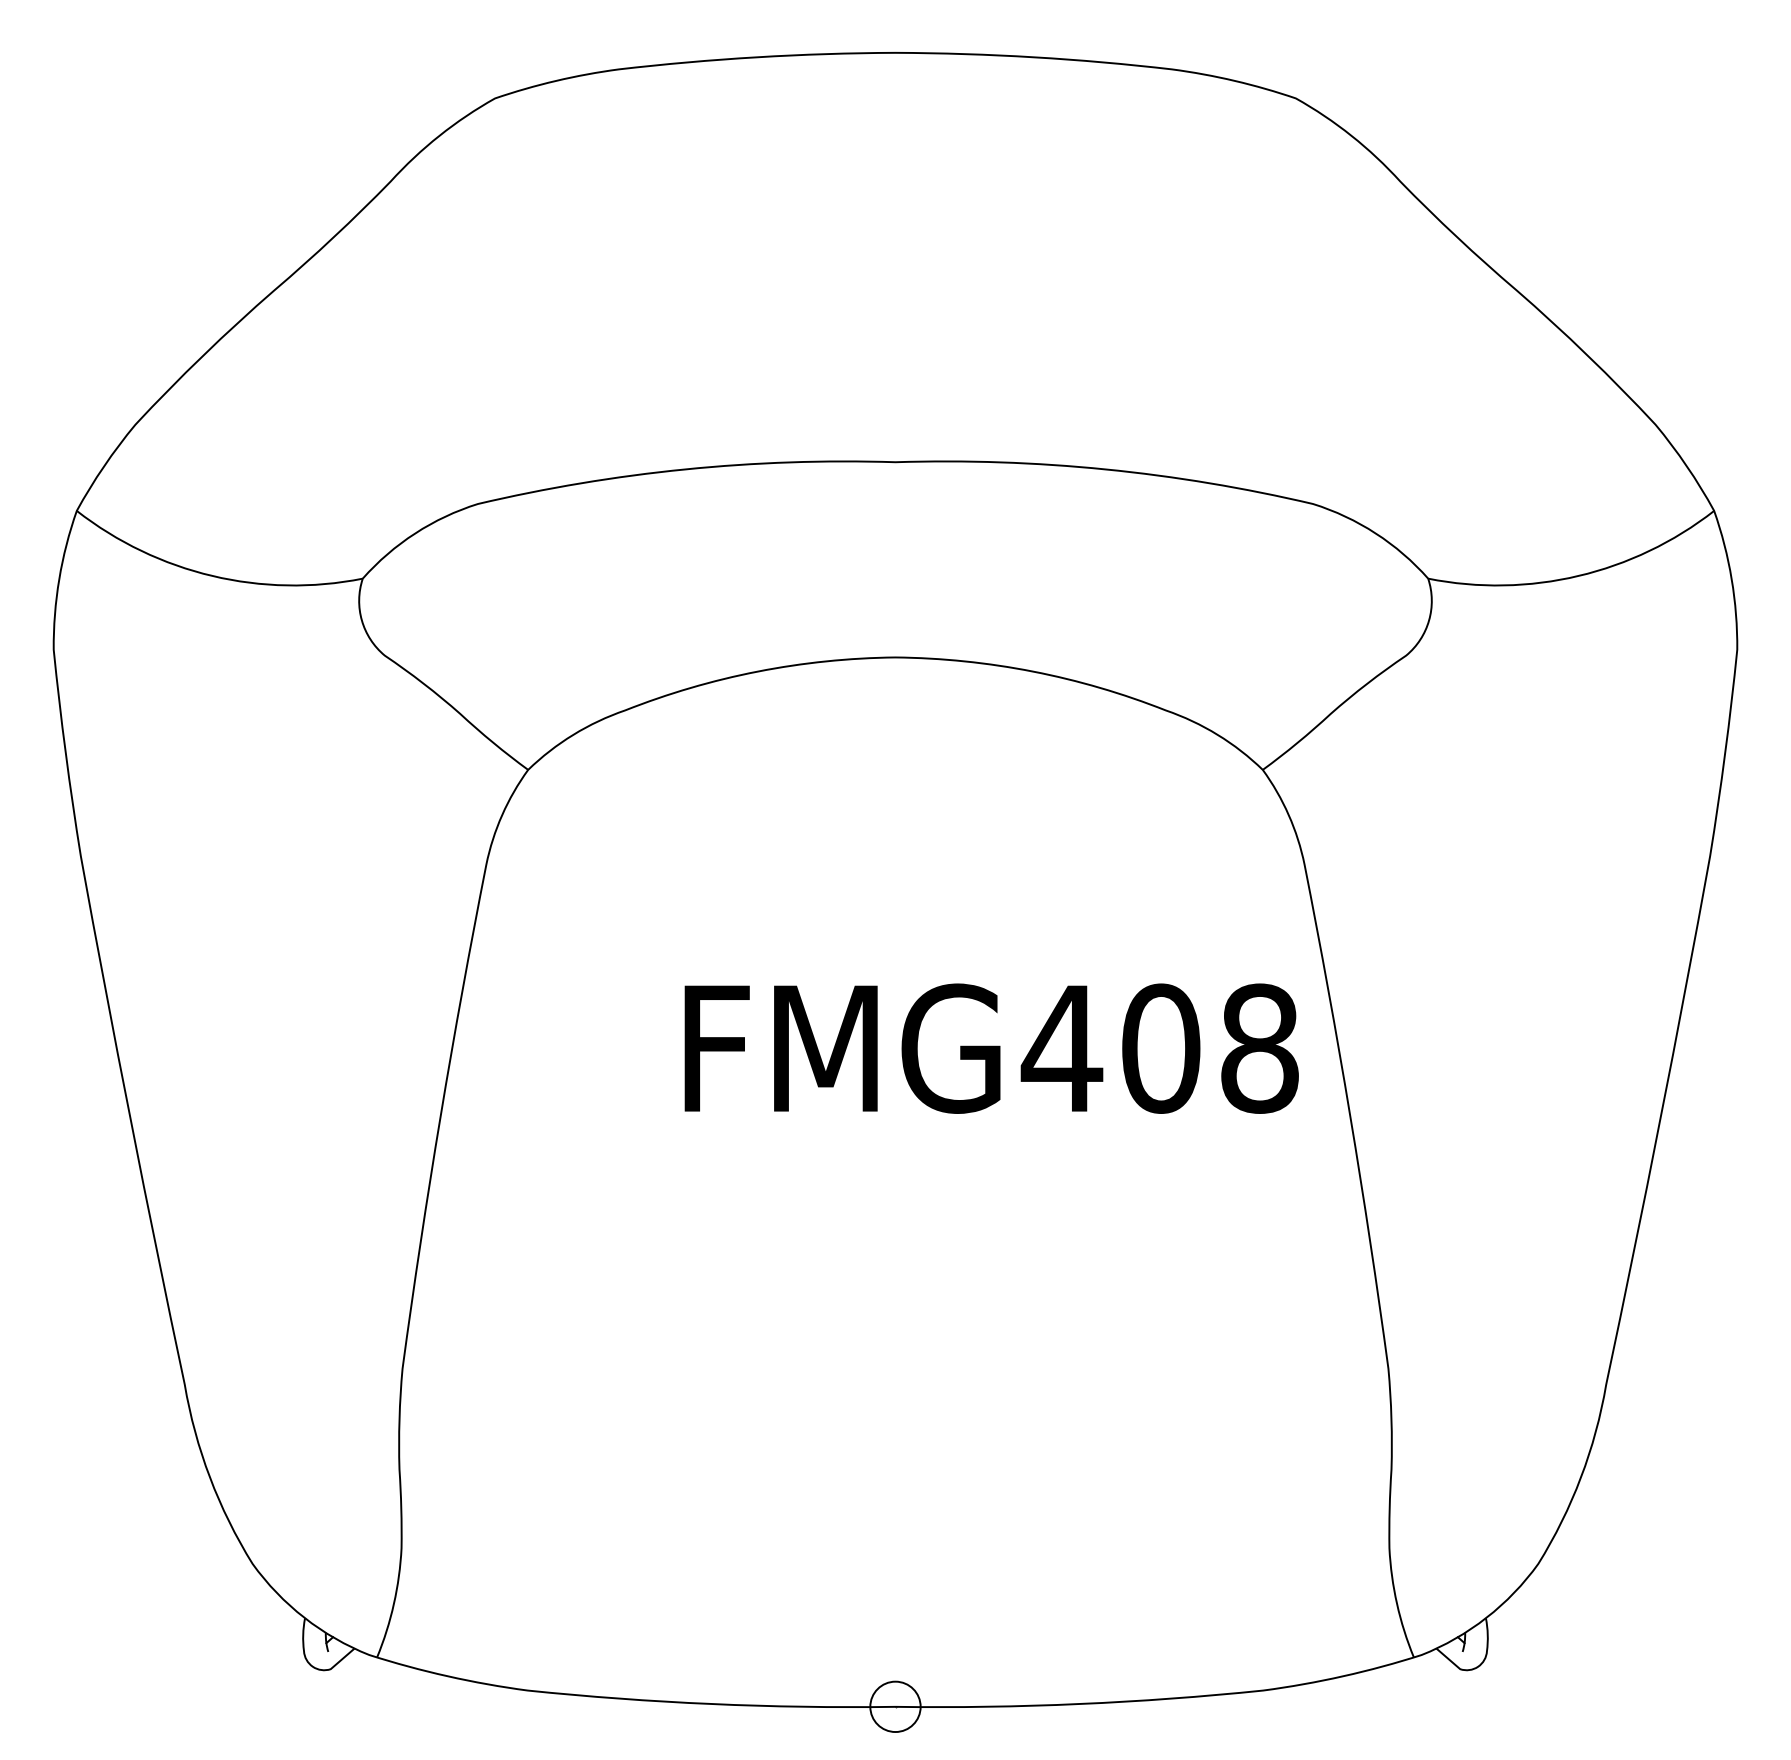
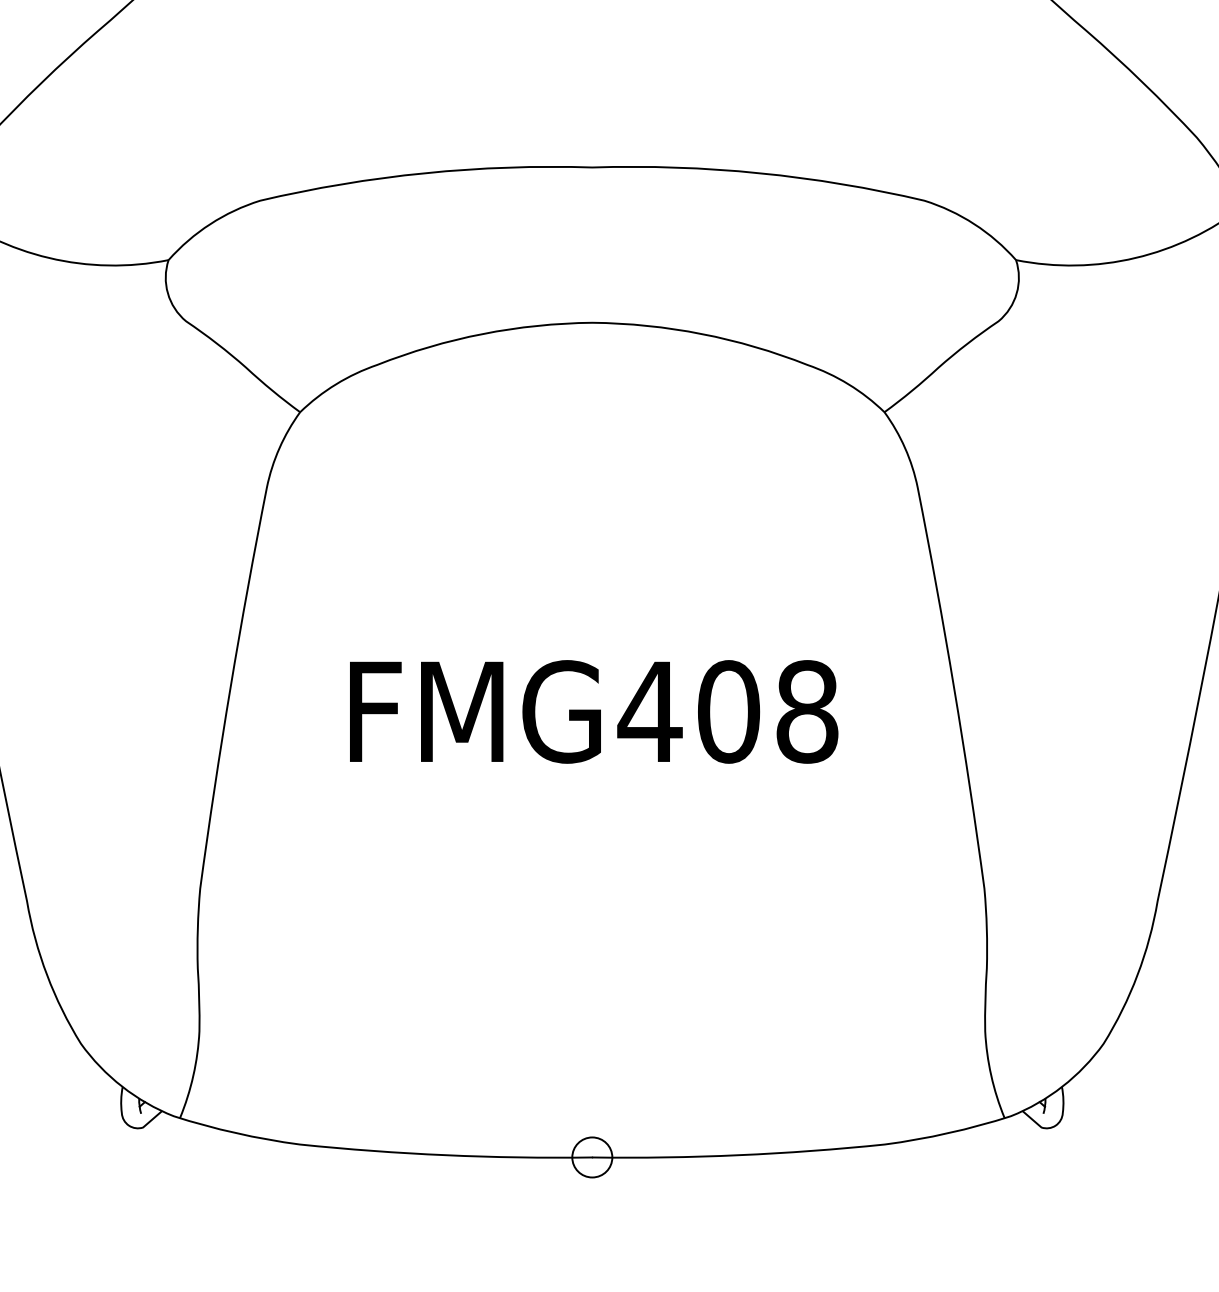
text: (991, 1048) -> (593, 711), moved

